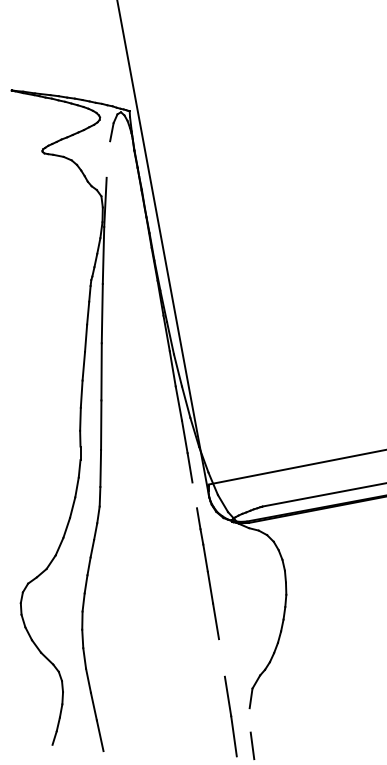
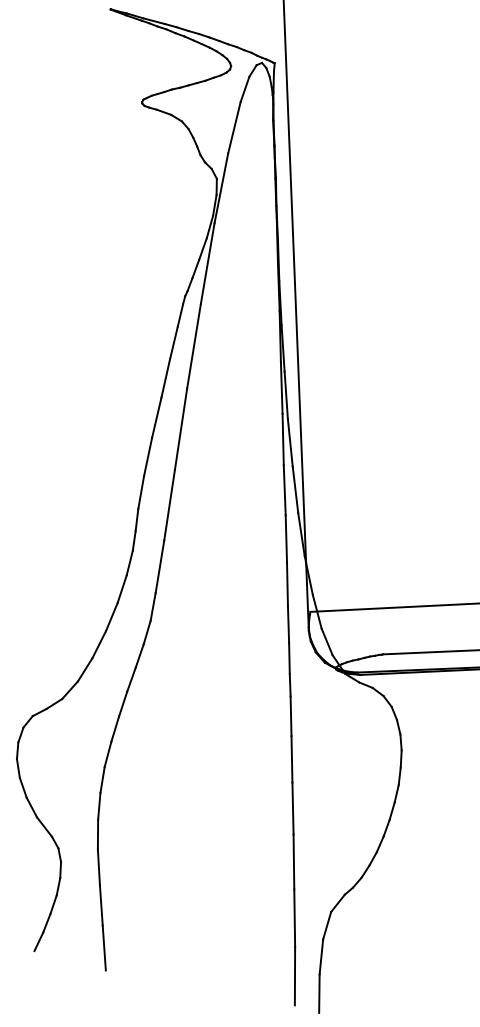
line: (108, 159) -> (234, 127), added
line: (194, 495) -> (288, 624), added
line: (221, 657) -> (293, 861), added
line: (249, 720) -> (320, 956), added

